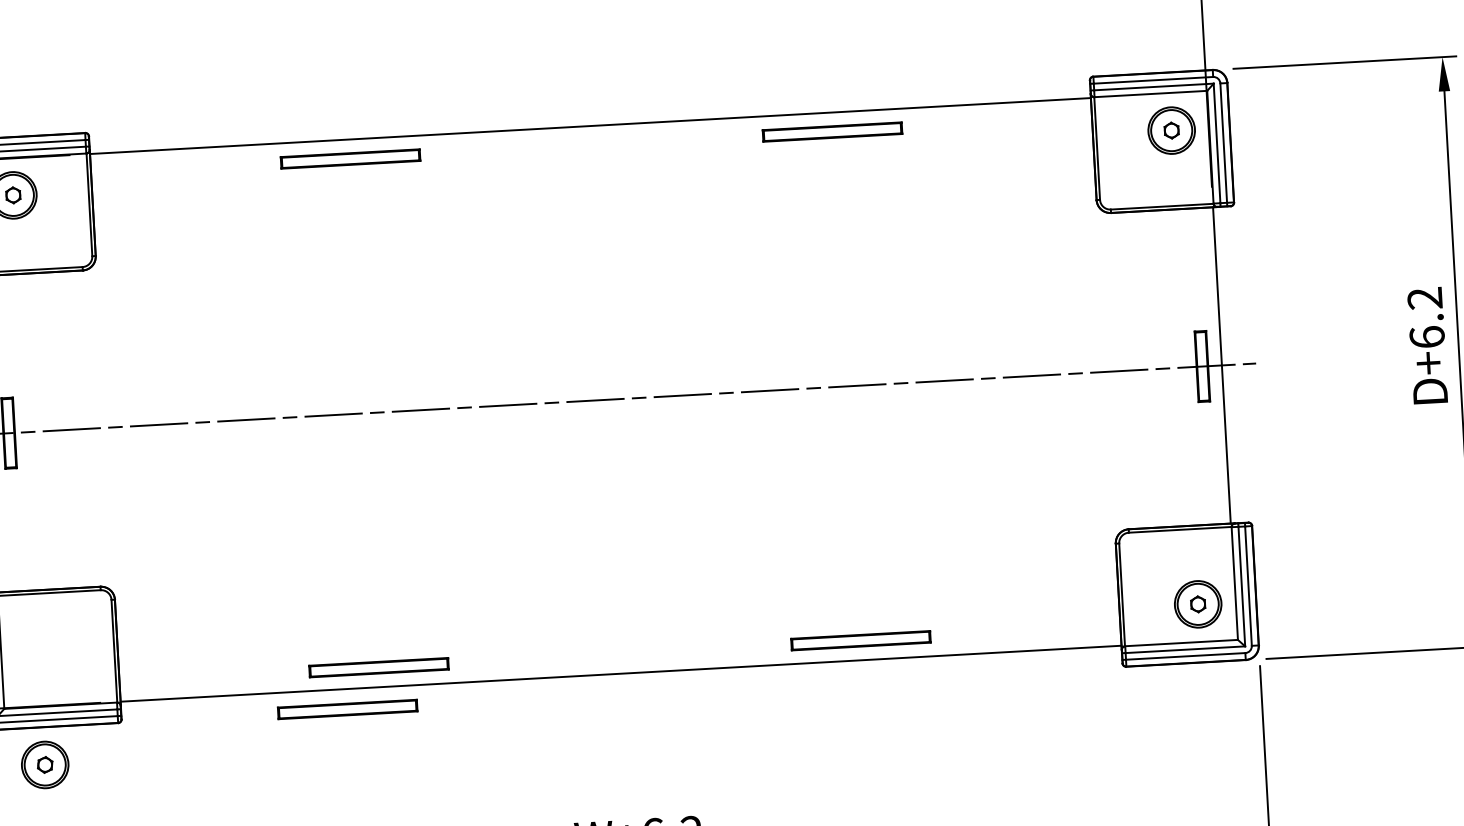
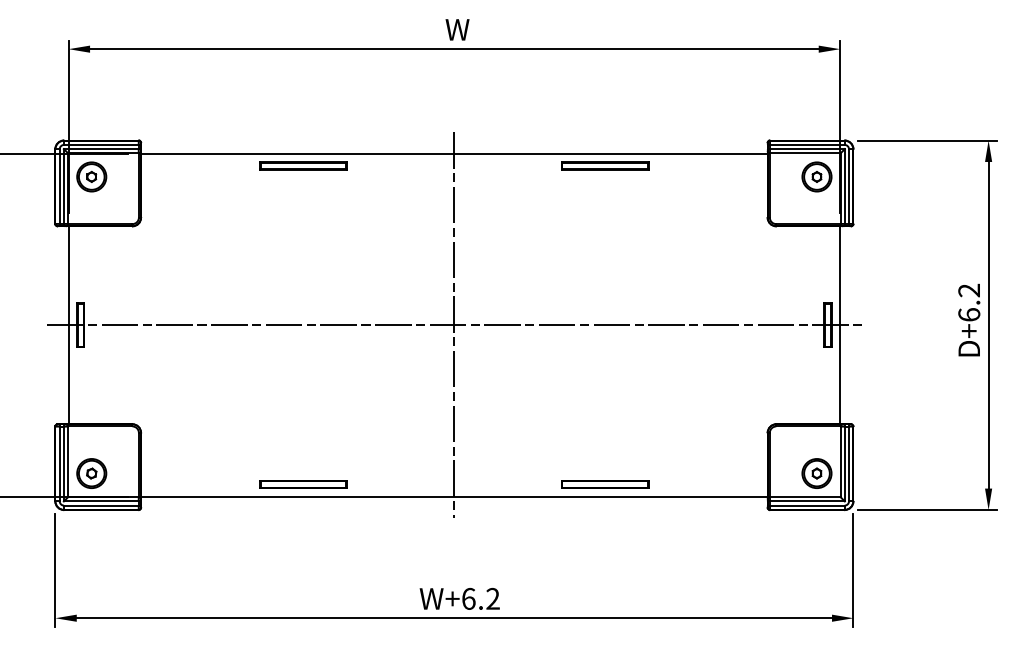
line: (605, 400) -> (454, 325), added
part: (347, 709) -> (282, 509), removed
part: (44, 764) -> (91, 473), moved

